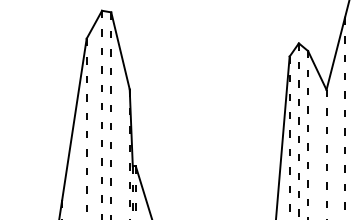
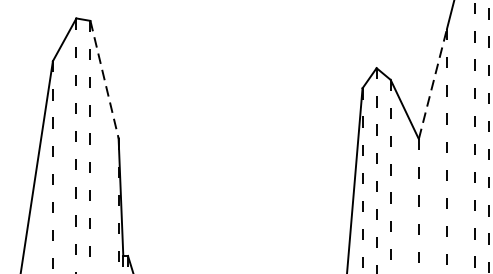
line: (120, 50) -> (104, 79), solid -> dashed
line: (335, 53) -> (432, 83), solid -> dashed

